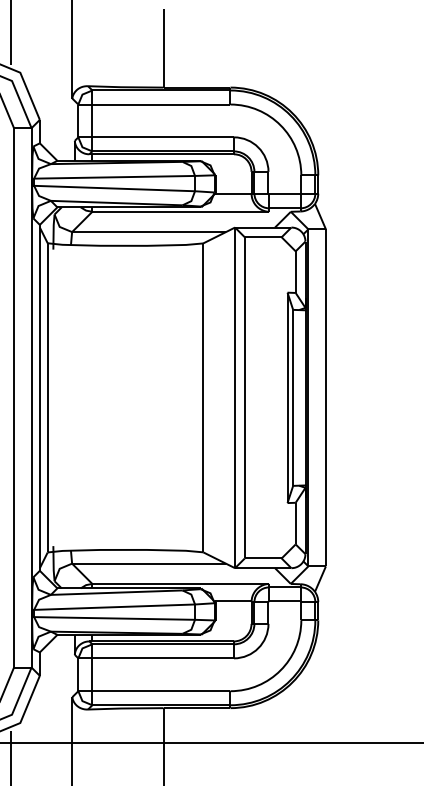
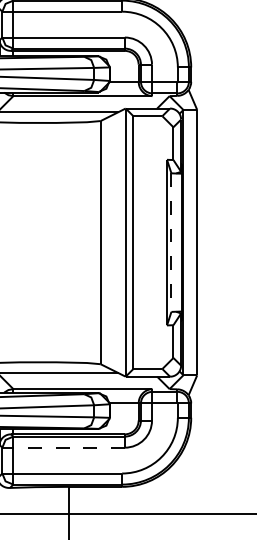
line: (293, 398) -> (171, 243), solid -> dashed
line: (163, 658) -> (69, 447), solid -> dashed

